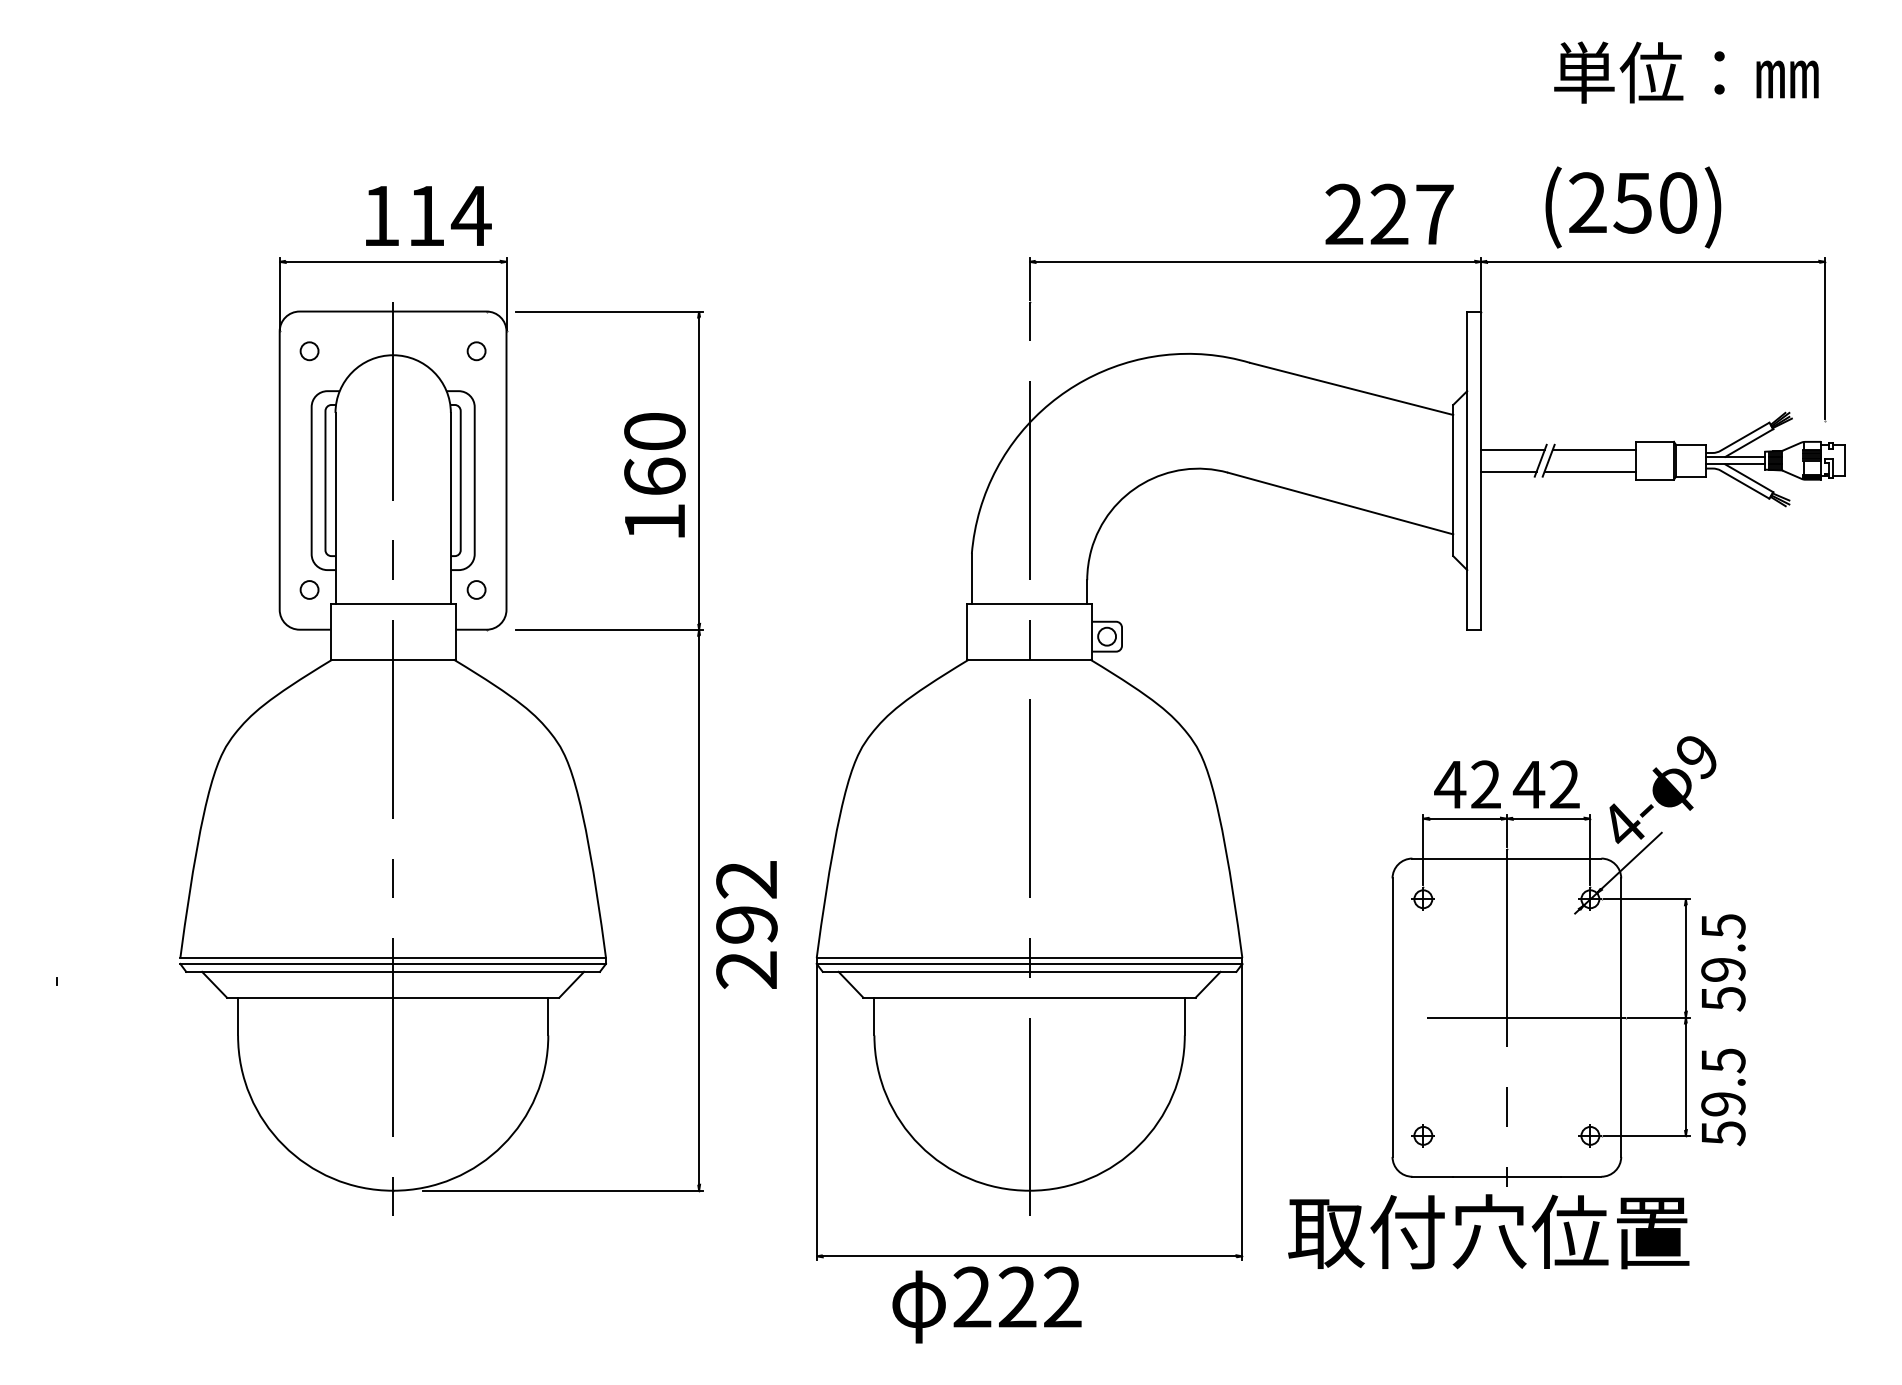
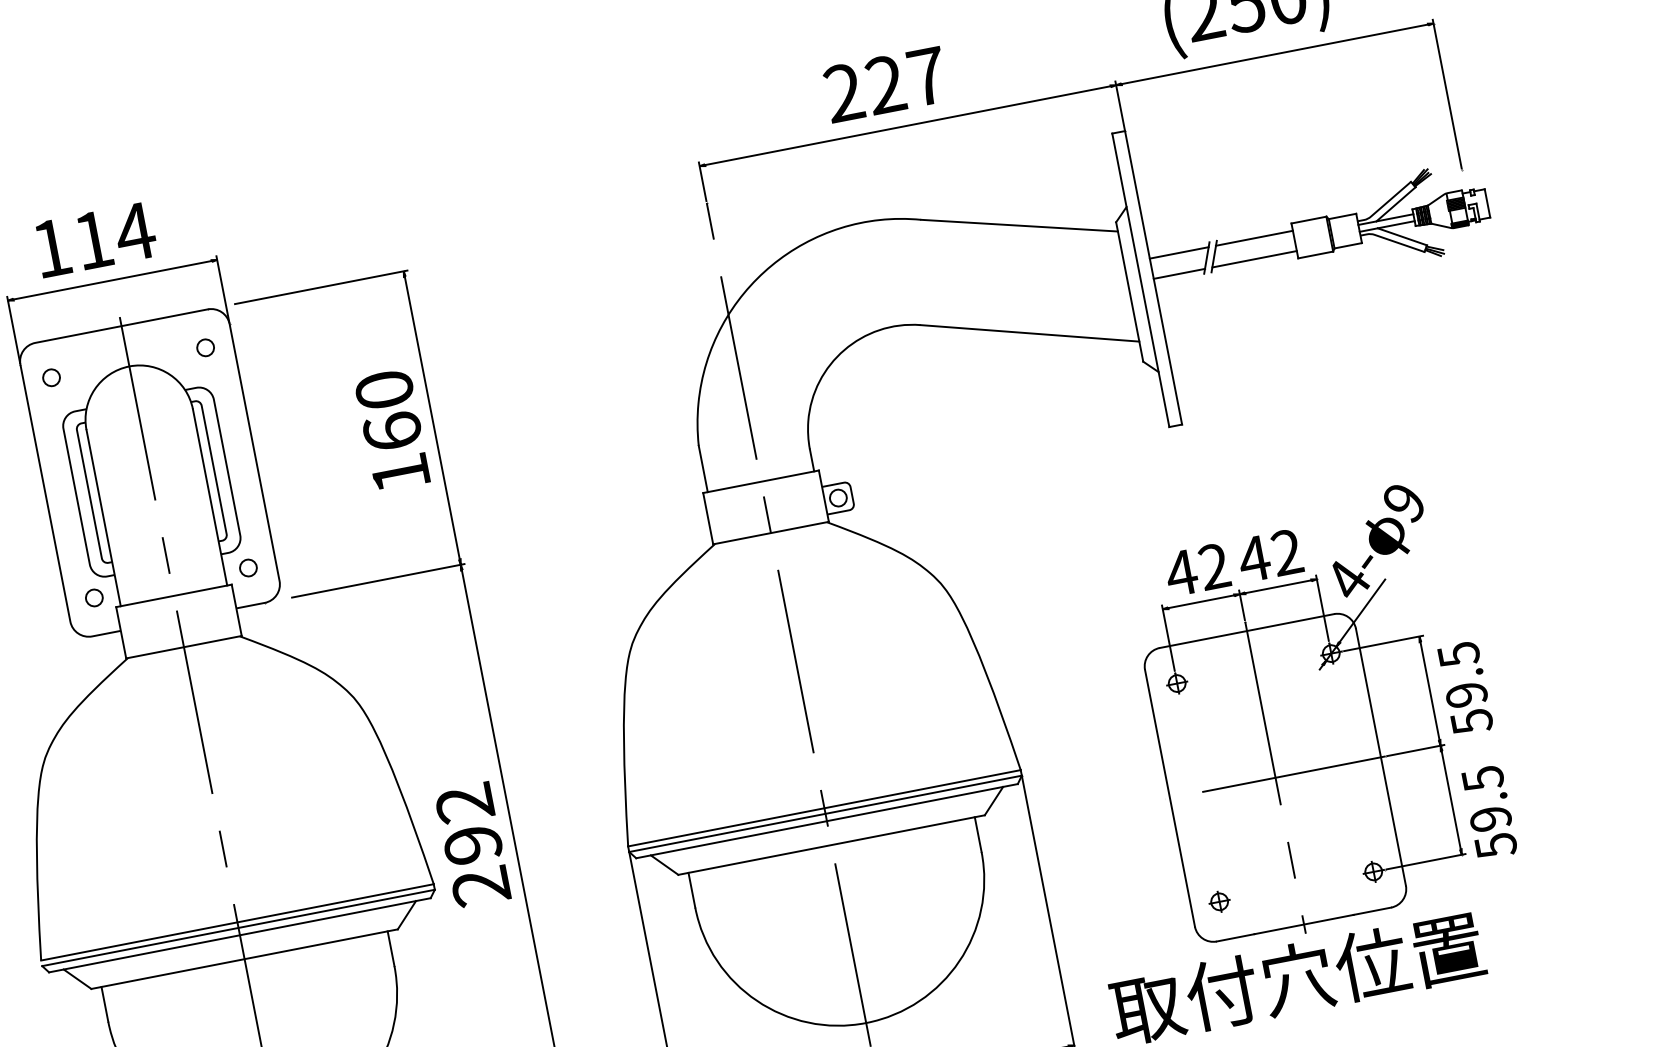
text: (1389, 213) -> (885, 83), moved
text: (428, 215) -> (95, 239), moved
text: (746, 924) -> (472, 844), moved

